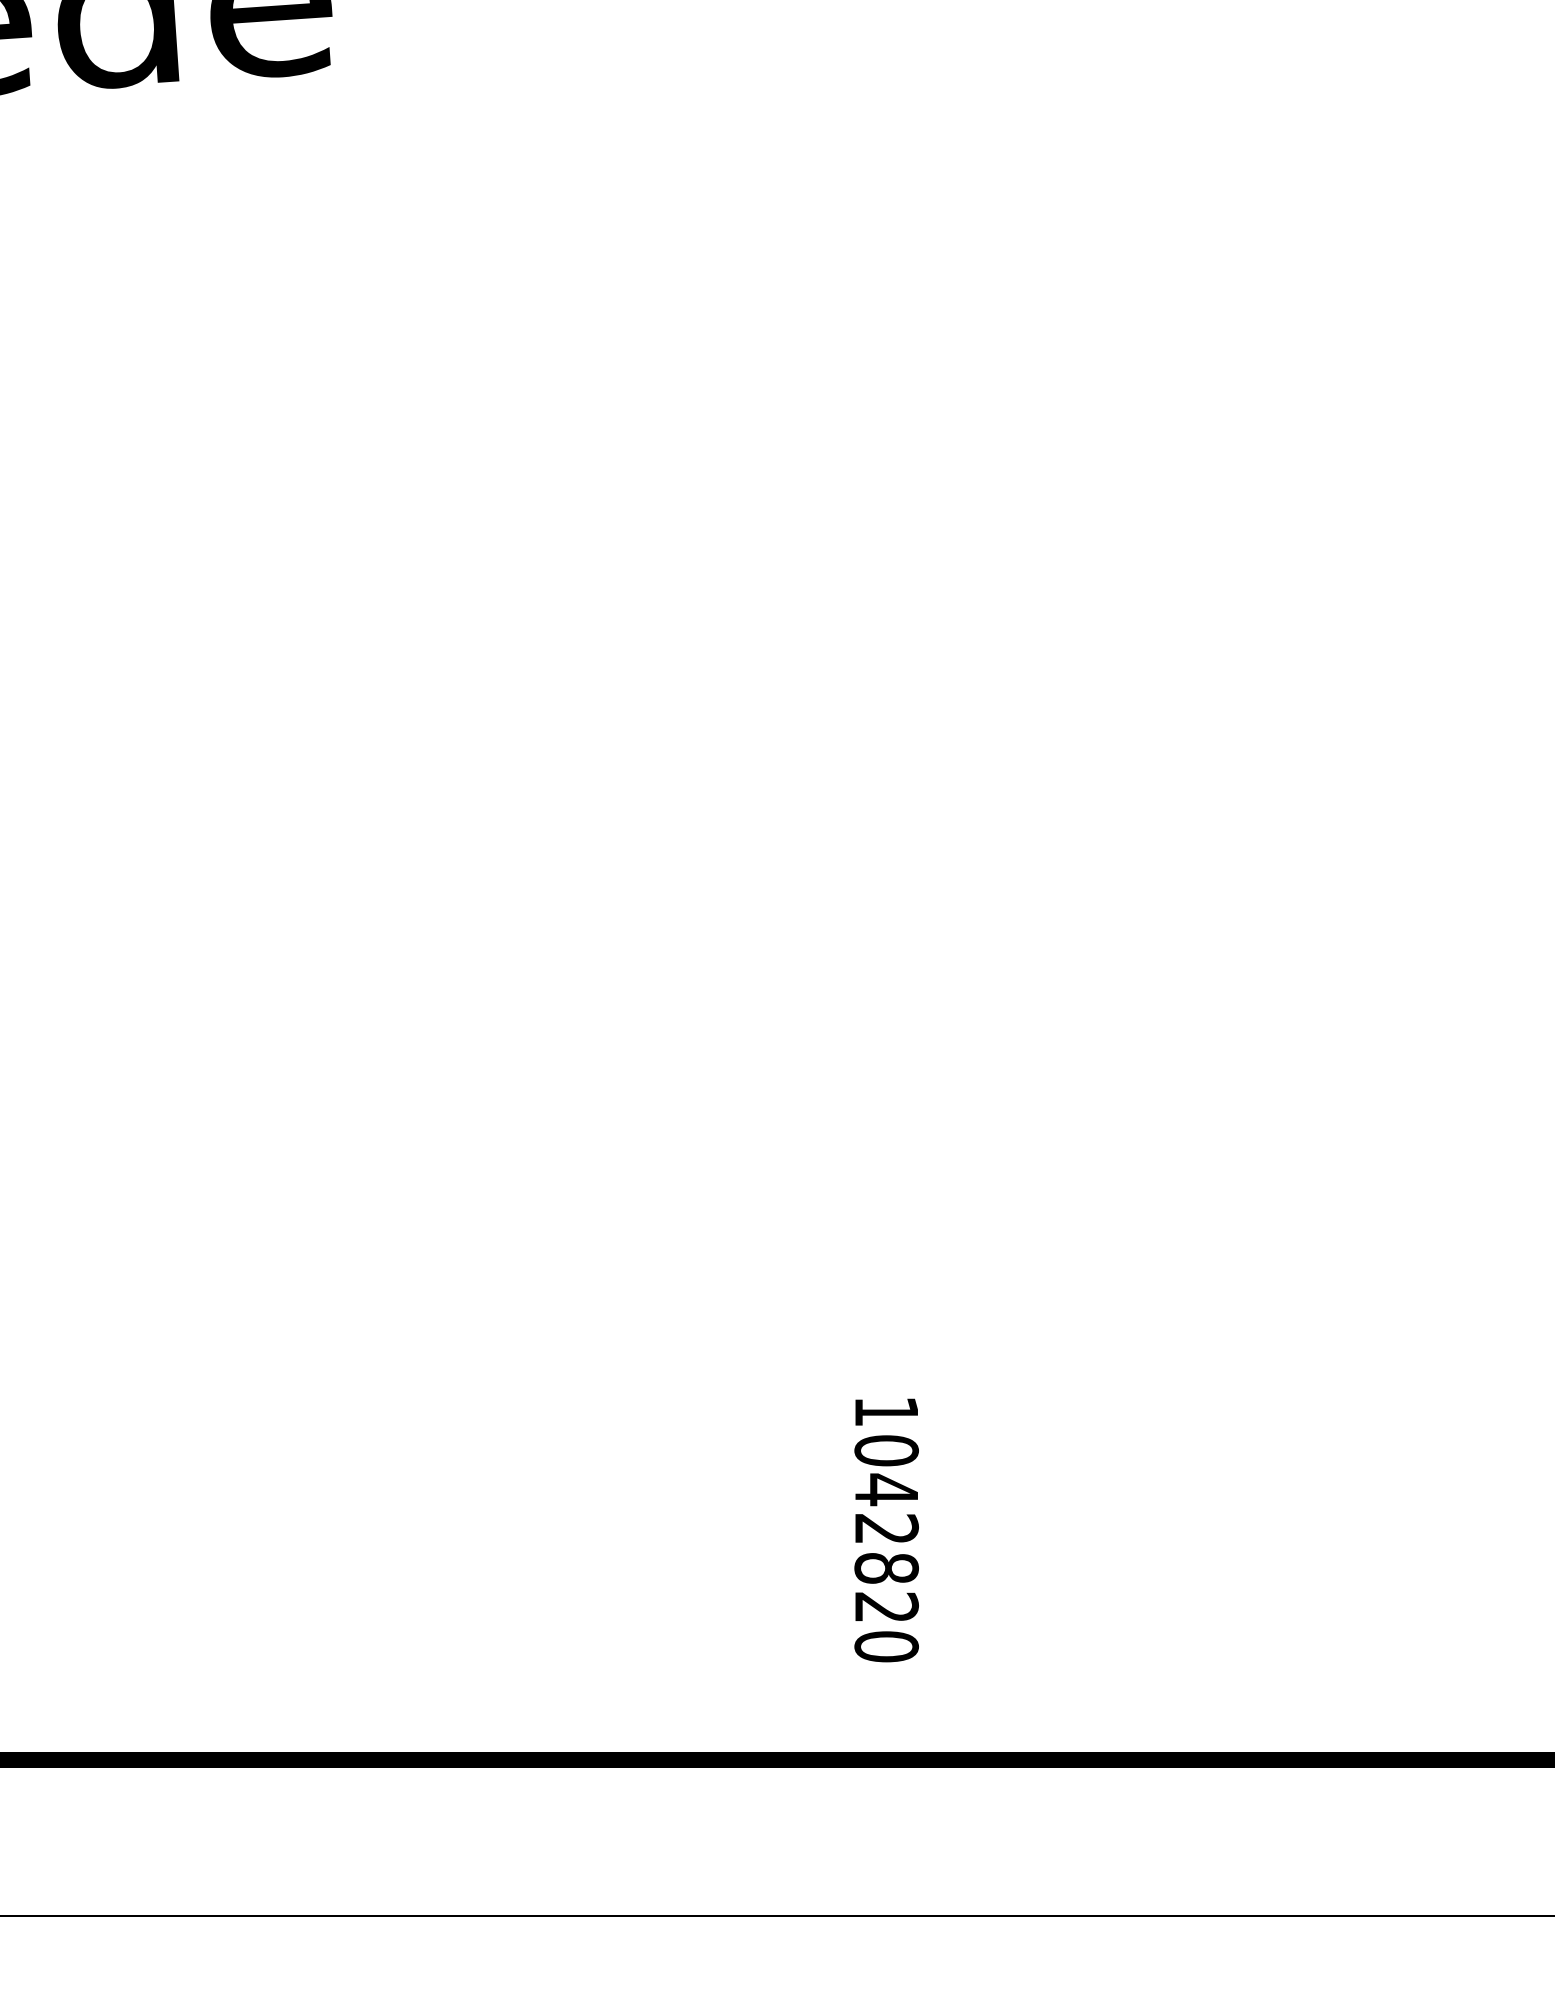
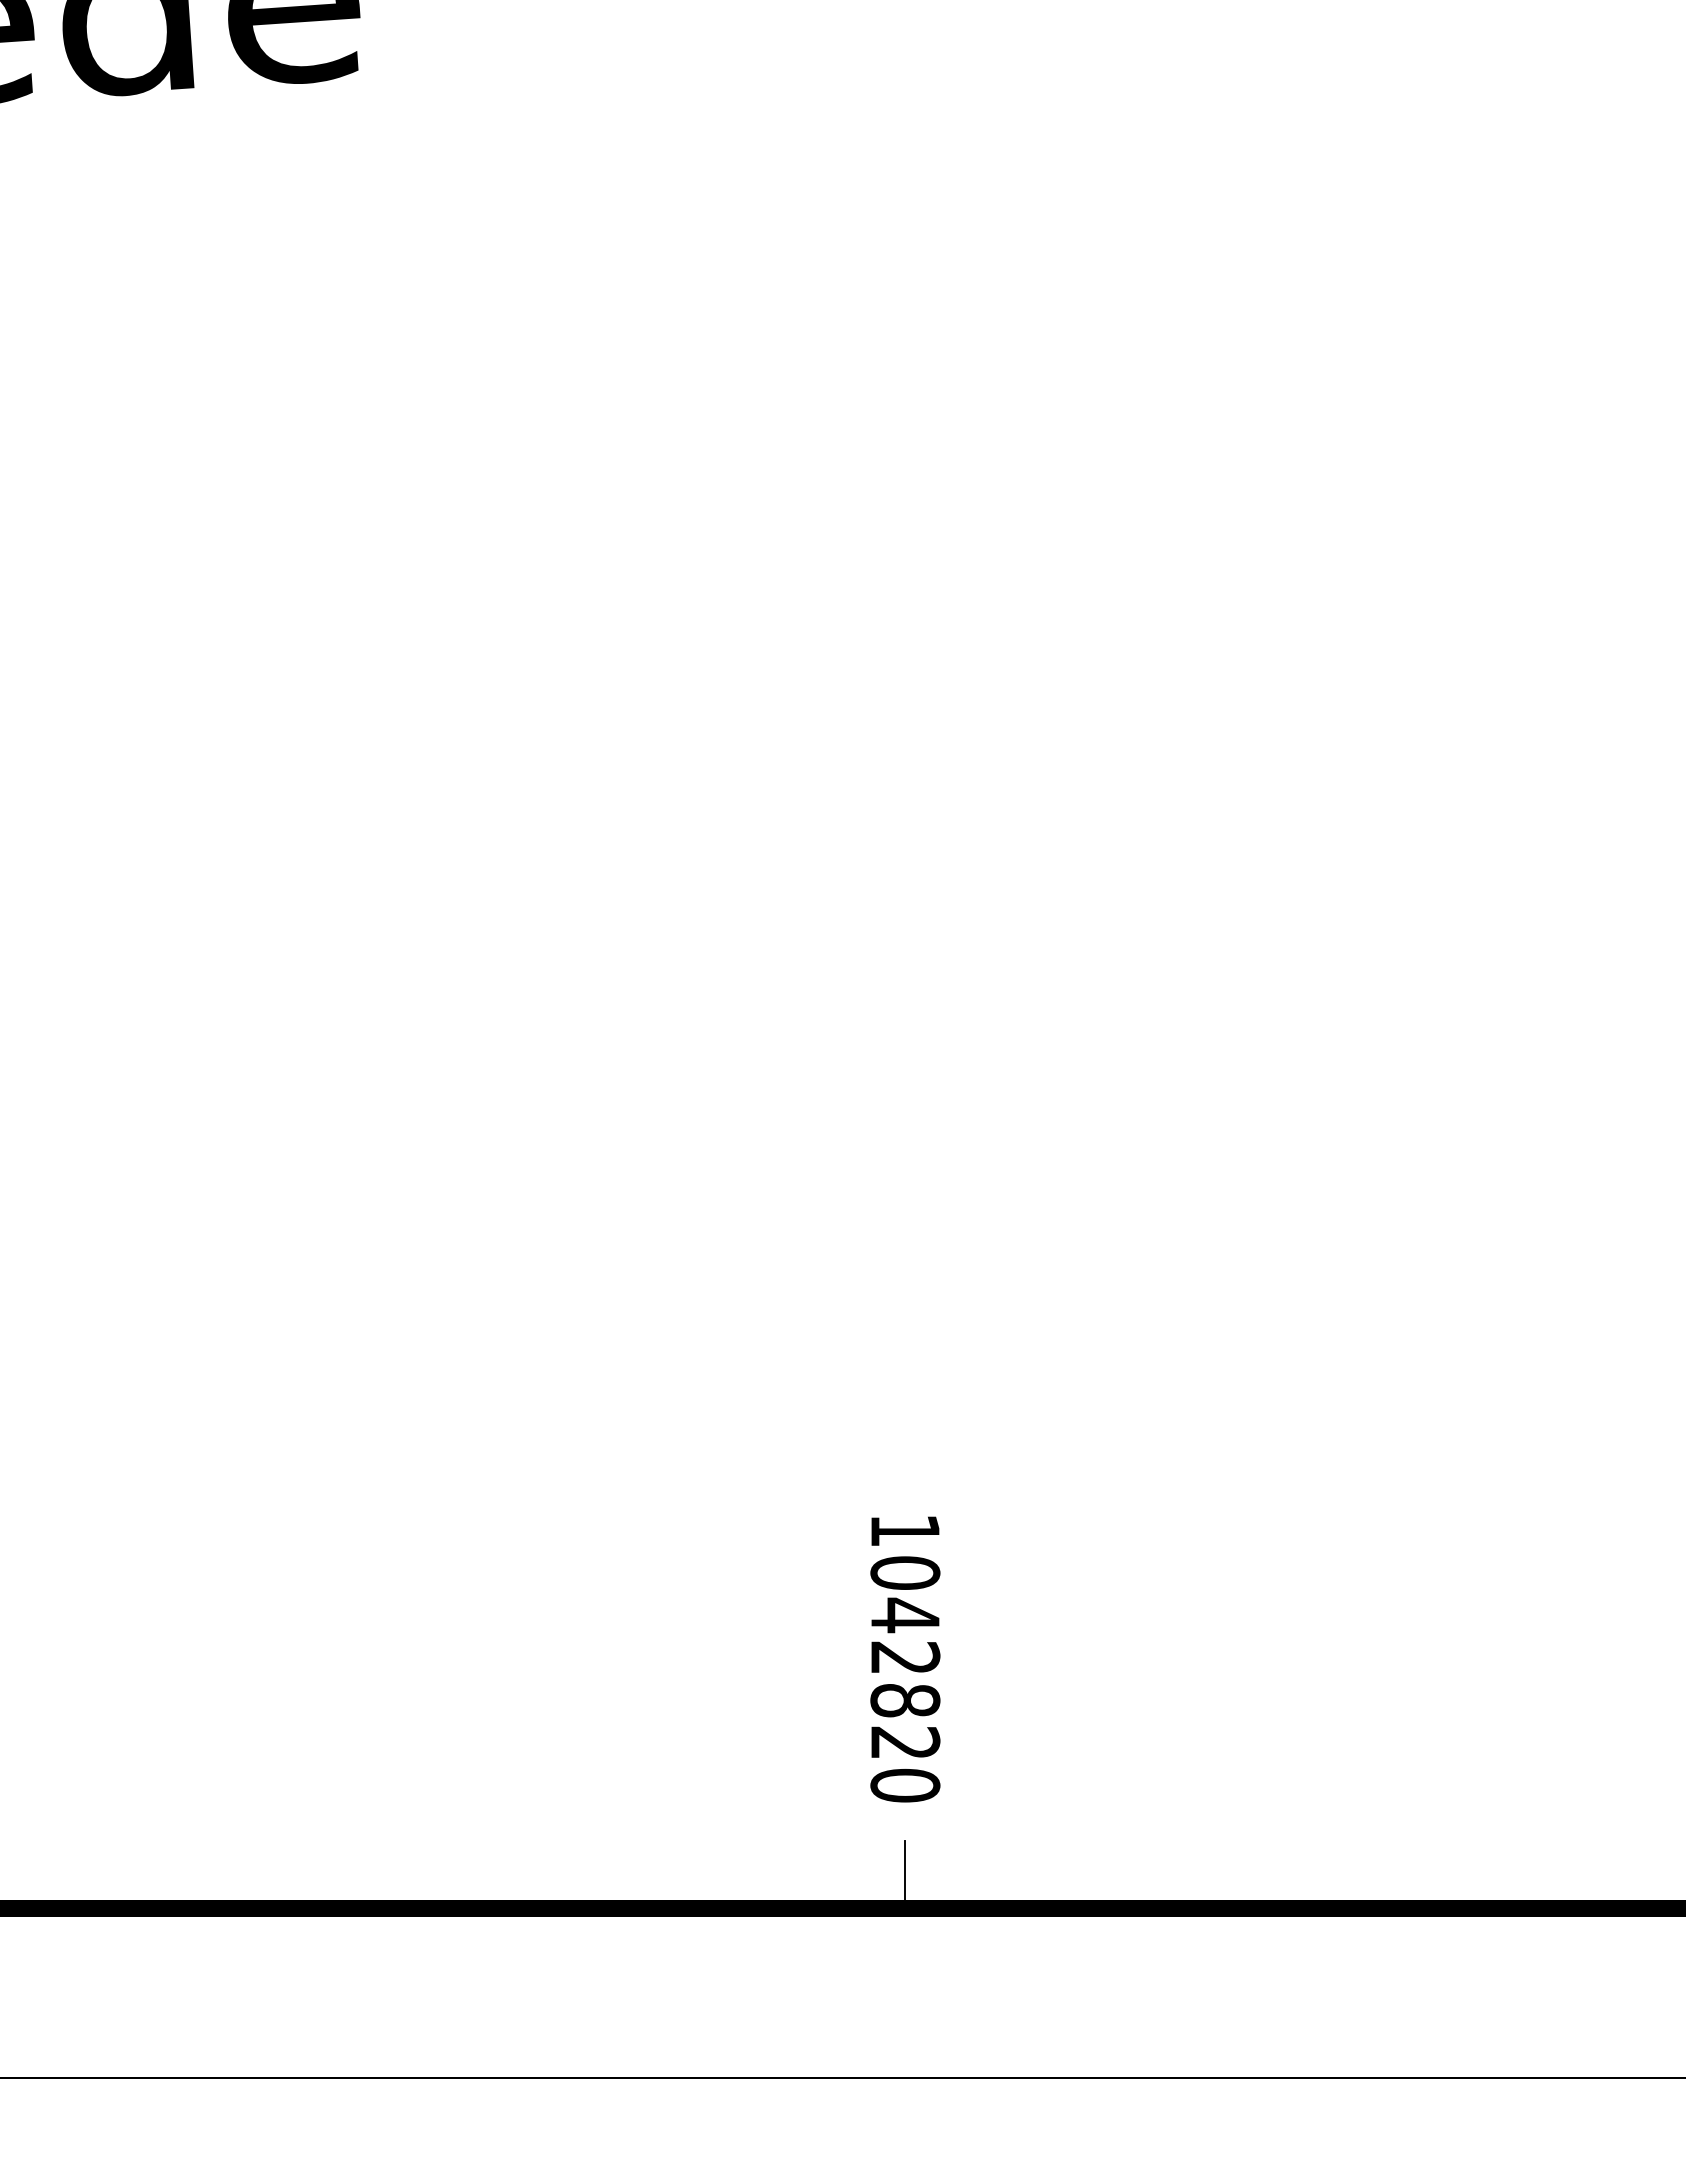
text: (886, 1530) -> (905, 1659), moved
line: (835, 1728) -> (905, 1874), added

